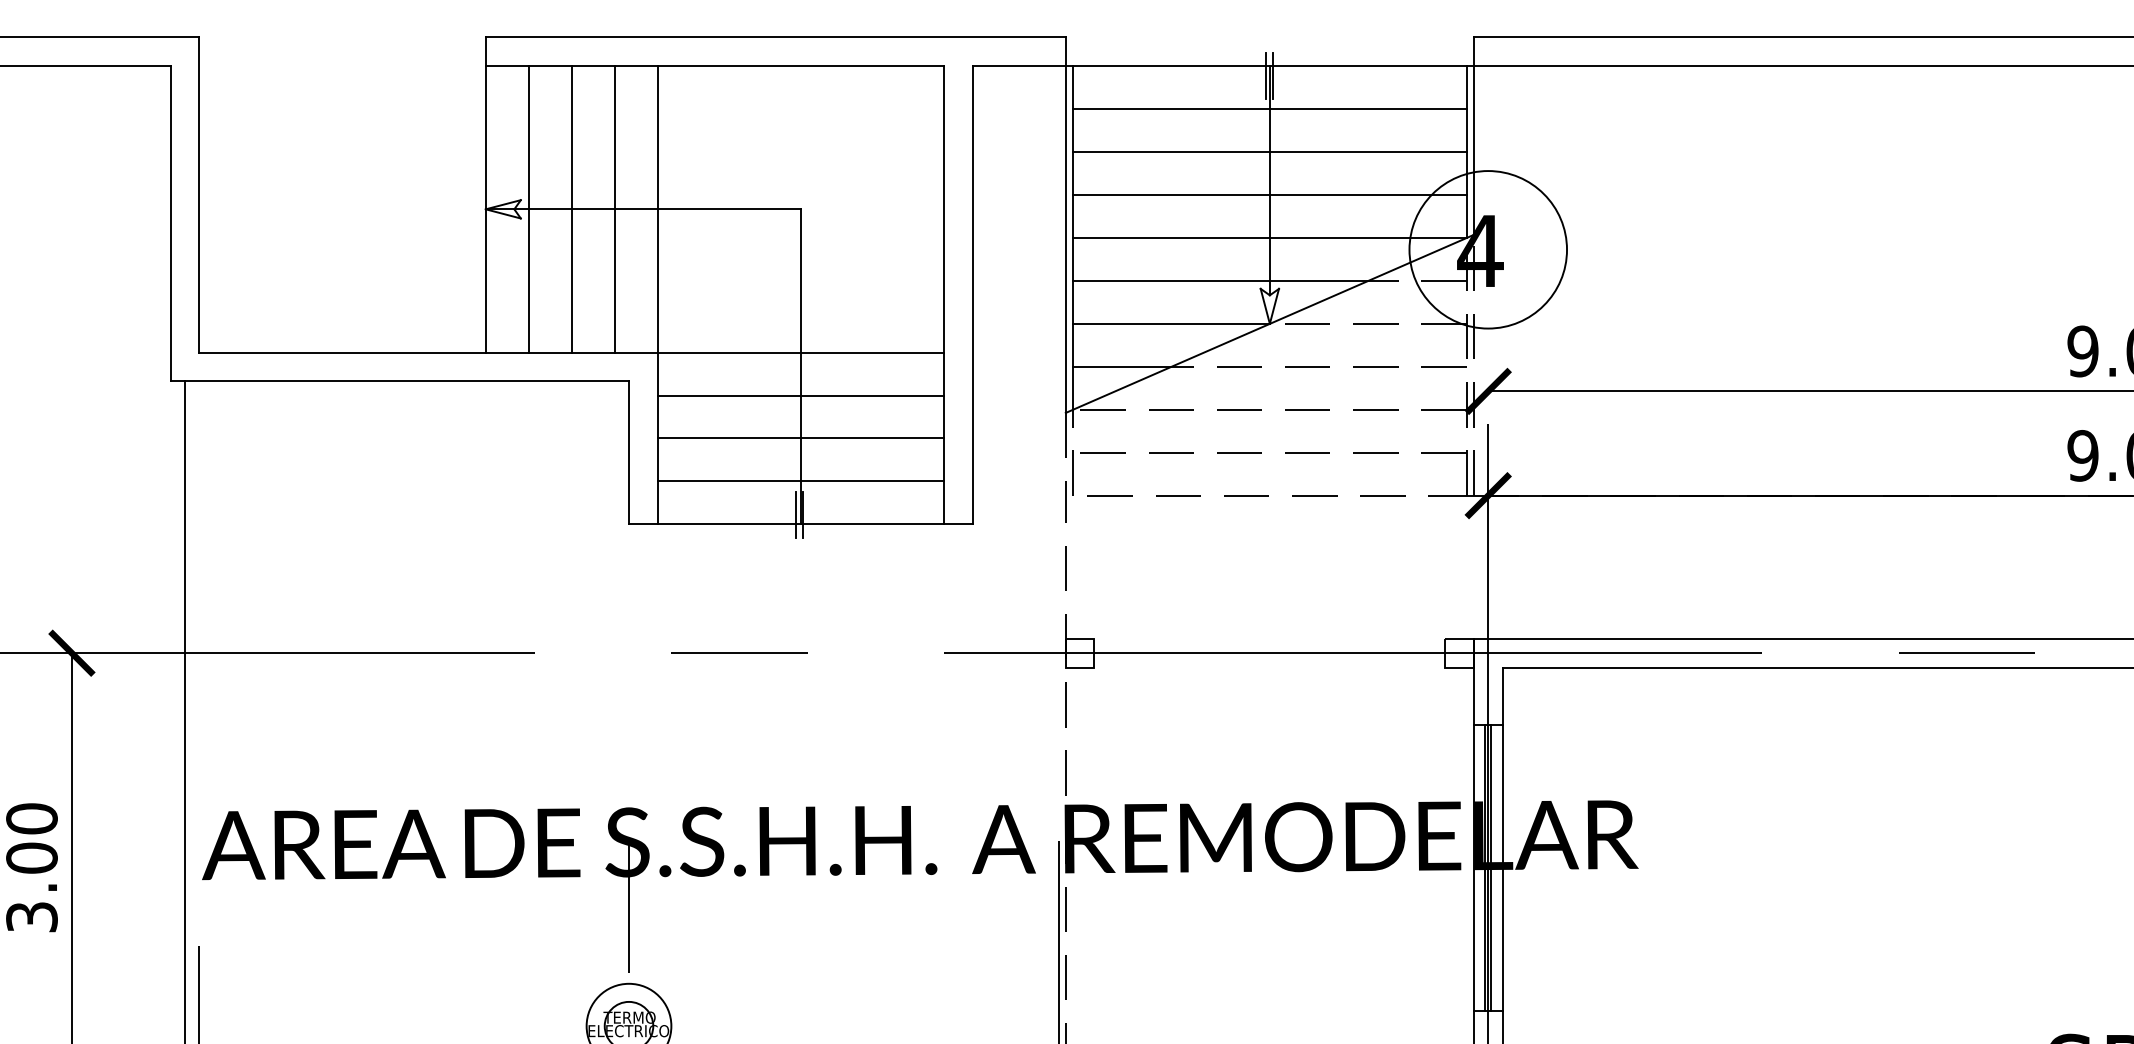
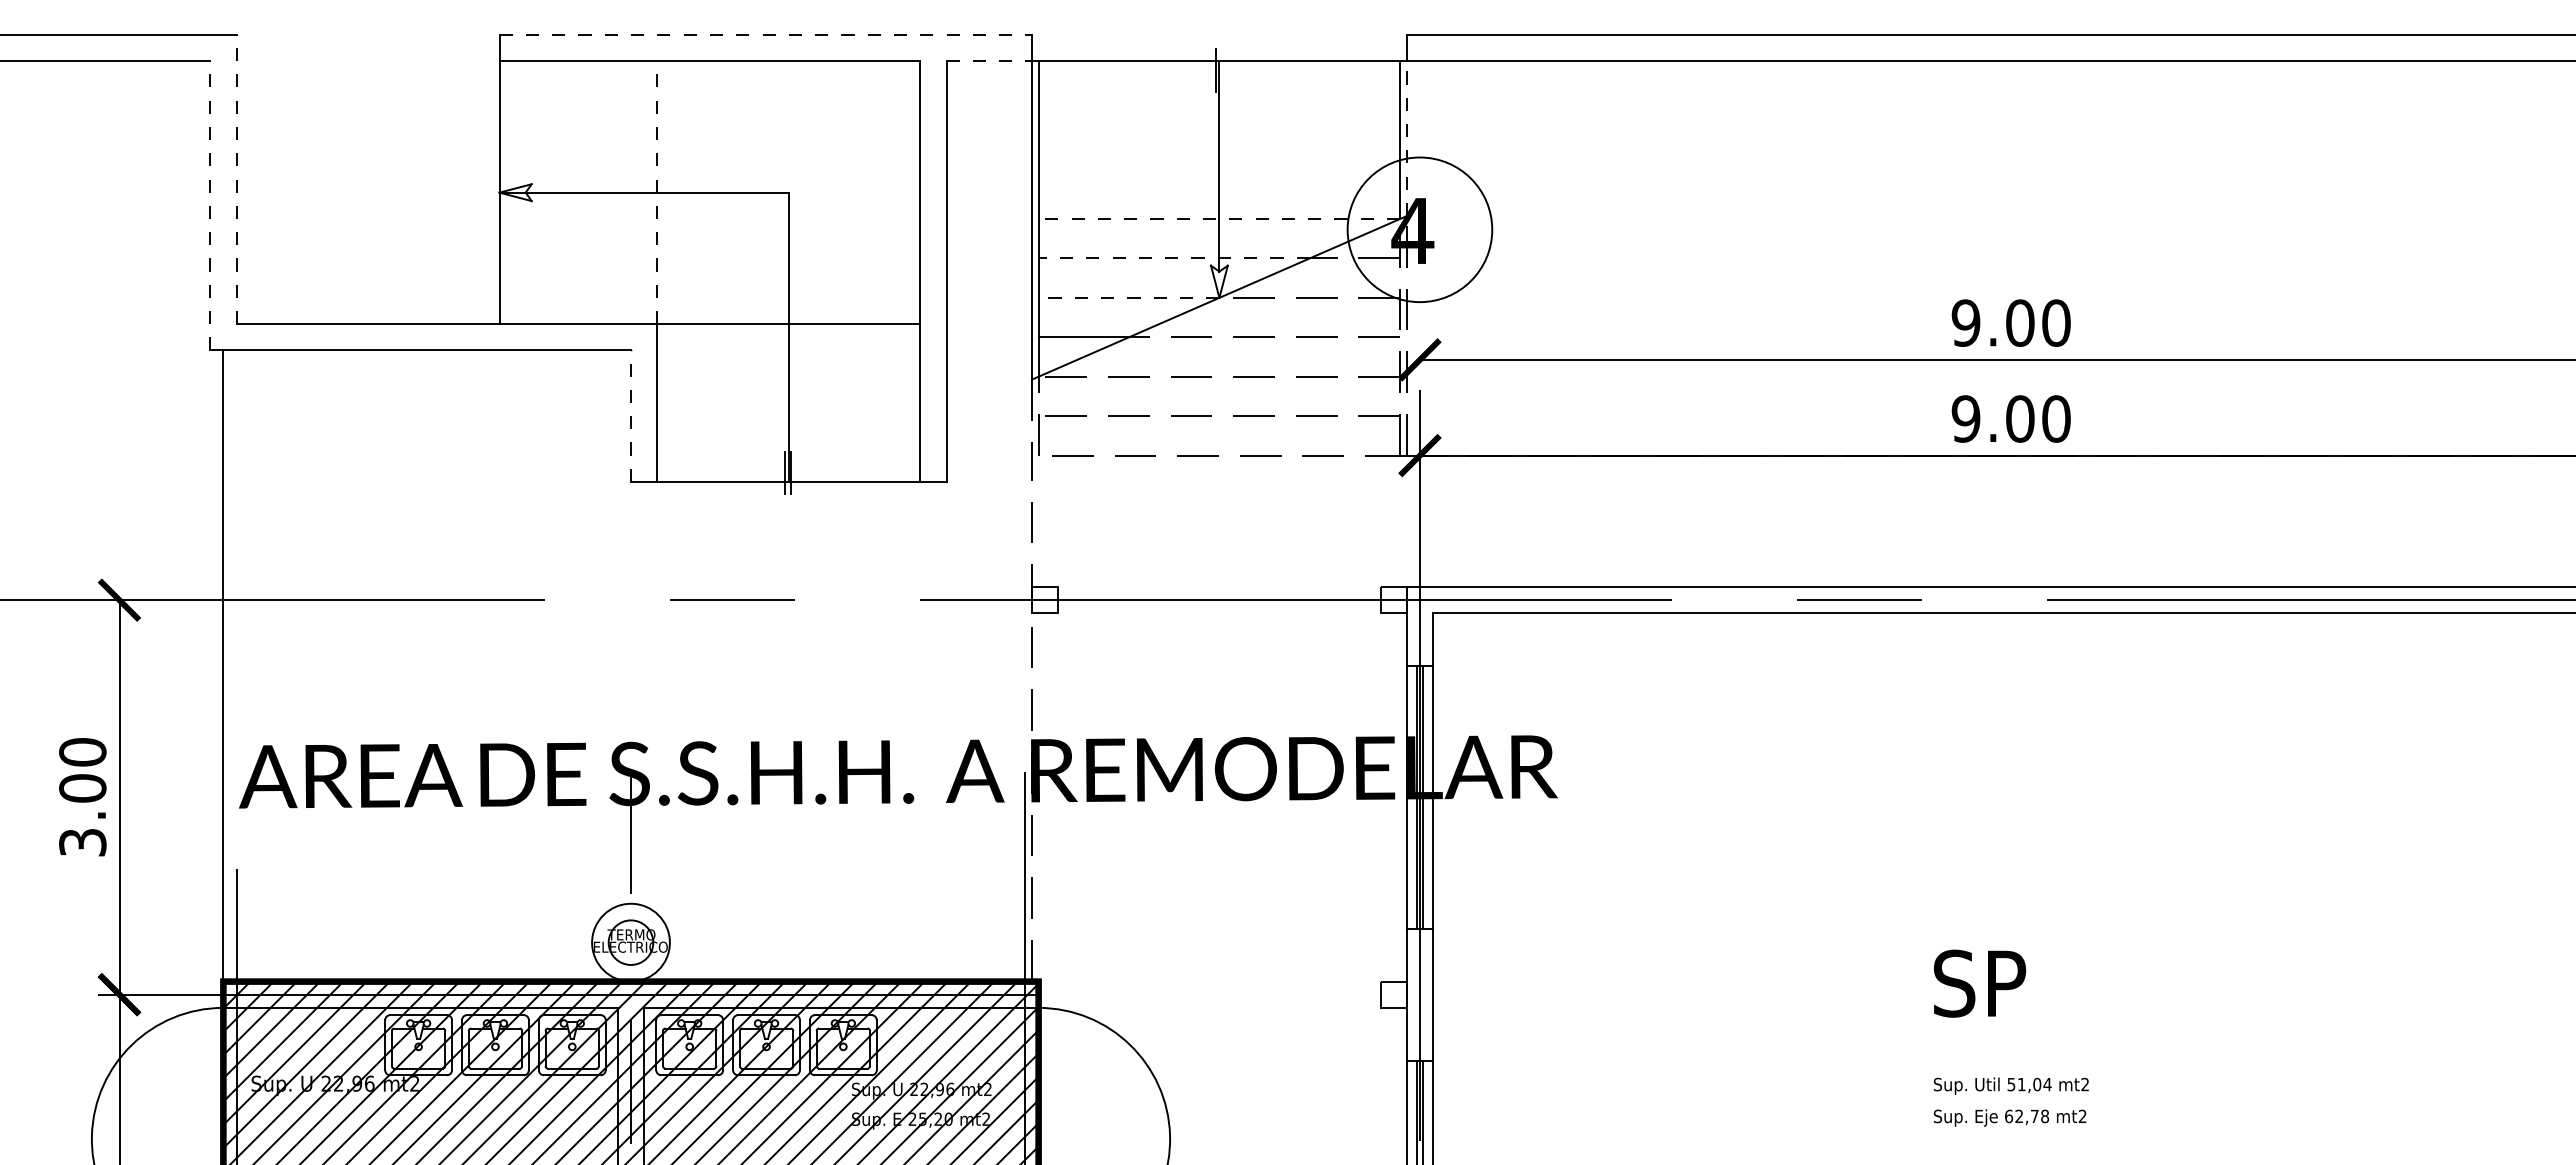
line: (776, 37) -> (766, 34), solid -> dashed
line: (1019, 66) -> (989, 61), solid -> dashed
line: (1273, 76) -> (1222, 70), removed
line: (1269, 108) -> (1219, 100), removed
line: (1473, 150) -> (1406, 138), solid -> dashed
line: (1269, 152) -> (1219, 140), removed
line: (199, 194) -> (236, 179), solid -> dashed
line: (1269, 194) -> (1219, 179), removed
line: (528, 209) -> (538, 192), removed
line: (571, 209) -> (578, 192), removed
line: (614, 209) -> (617, 192), removed
line: (657, 209) -> (657, 192), solid -> dashed
line: (171, 223) -> (210, 205), solid -> dashed
line: (1269, 237) -> (1219, 218), solid -> dashed
line: (1220, 281) -> (1174, 258), solid -> dashed
line: (1170, 323) -> (1128, 297), solid -> dashed
line: (800, 395) -> (788, 363), removed
line: (800, 438) -> (788, 403), removed
line: (629, 453) -> (631, 416), solid -> dashed
line: (800, 481) -> (788, 442), removed

